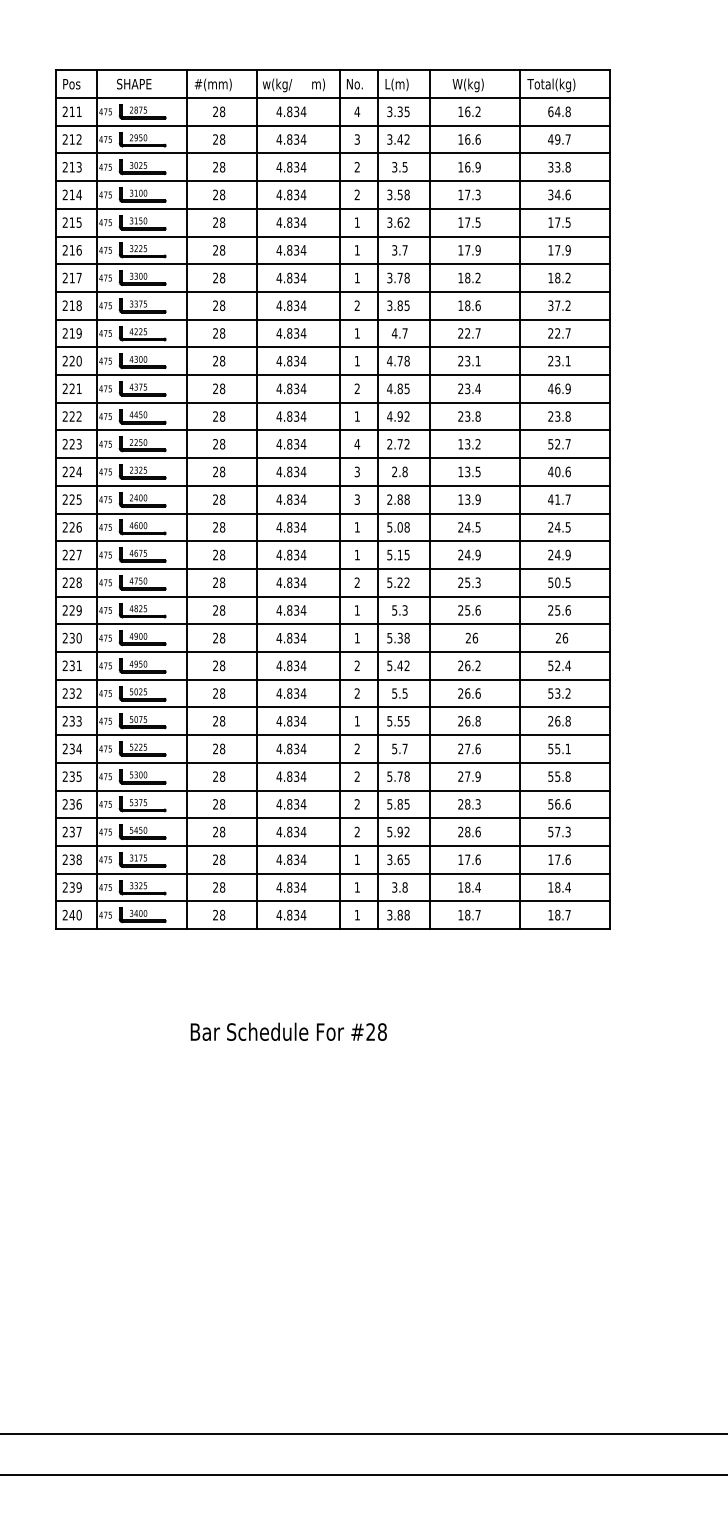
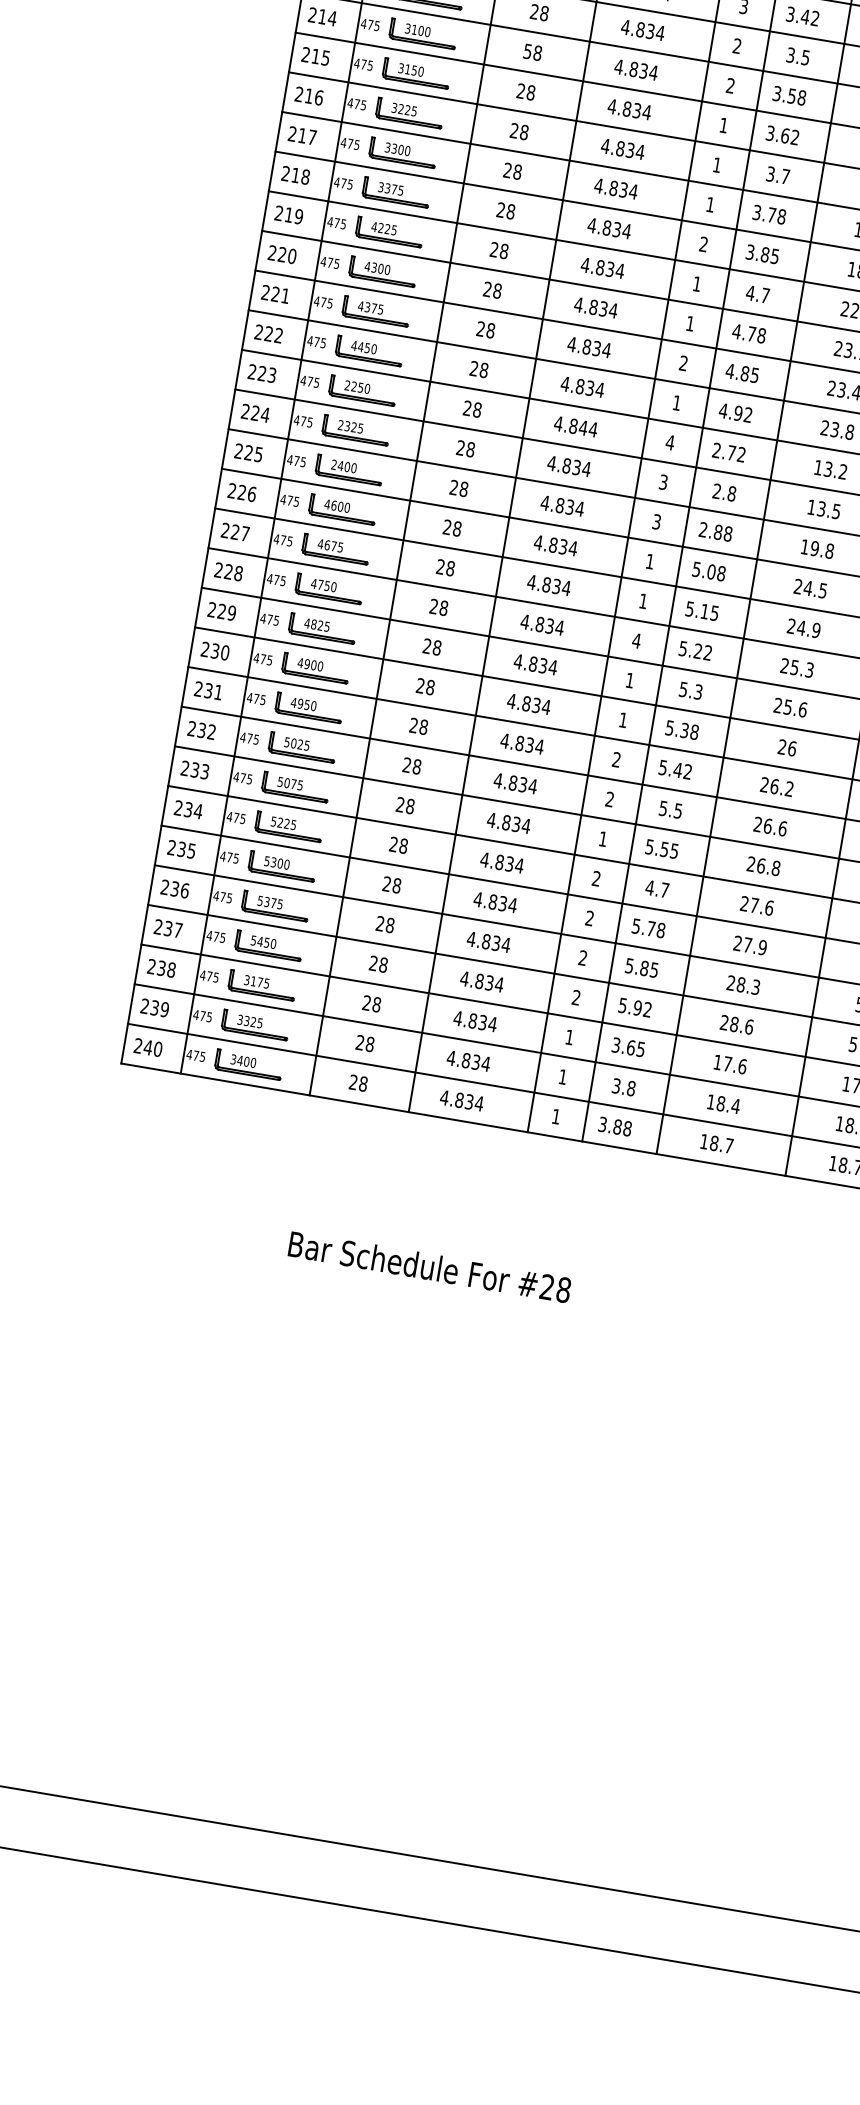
text: (215, 194) -> (527, 50), 28 -> 58
text: (296, 444) -> (583, 428), 4.834 -> 4.844
text: (472, 499) -> (821, 549), 13.9 -> 19.8
text: (357, 582) -> (637, 640), 2 -> 4
text: (394, 748) -> (649, 887), 5.7 -> 4.7

